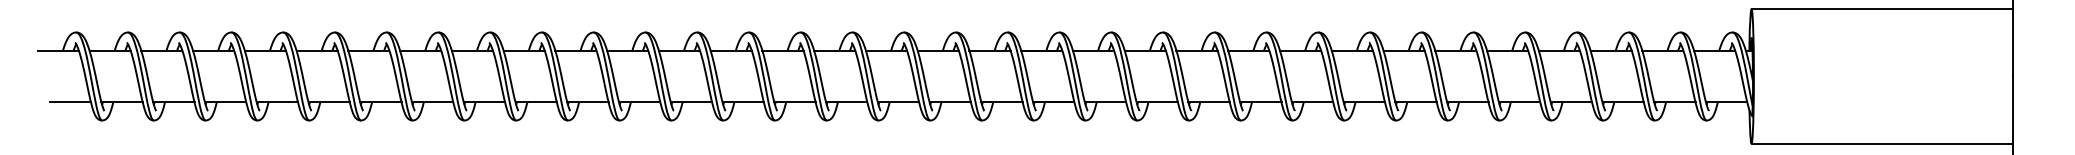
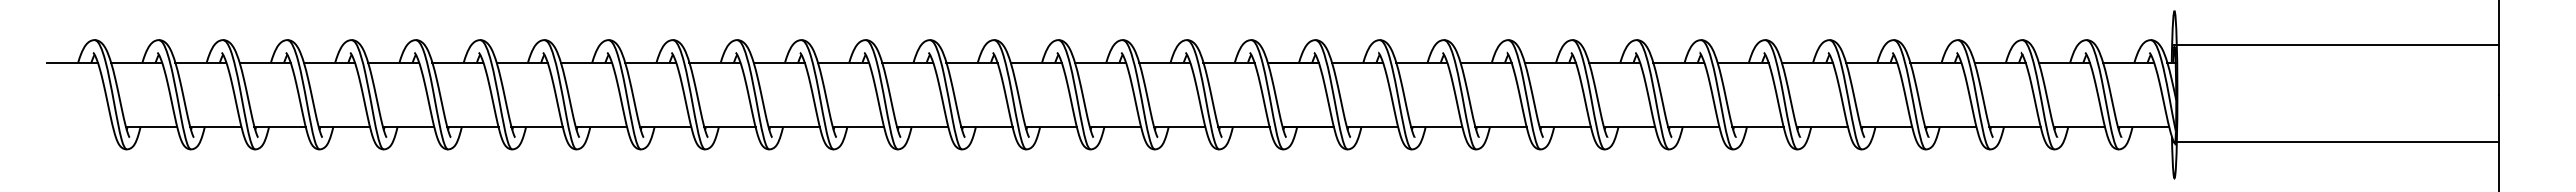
line: (1882, 9) -> (2336, 45), moved
line: (69, 102) -> (86, 126), removed
line: (1882, 143) -> (2336, 142), moved

